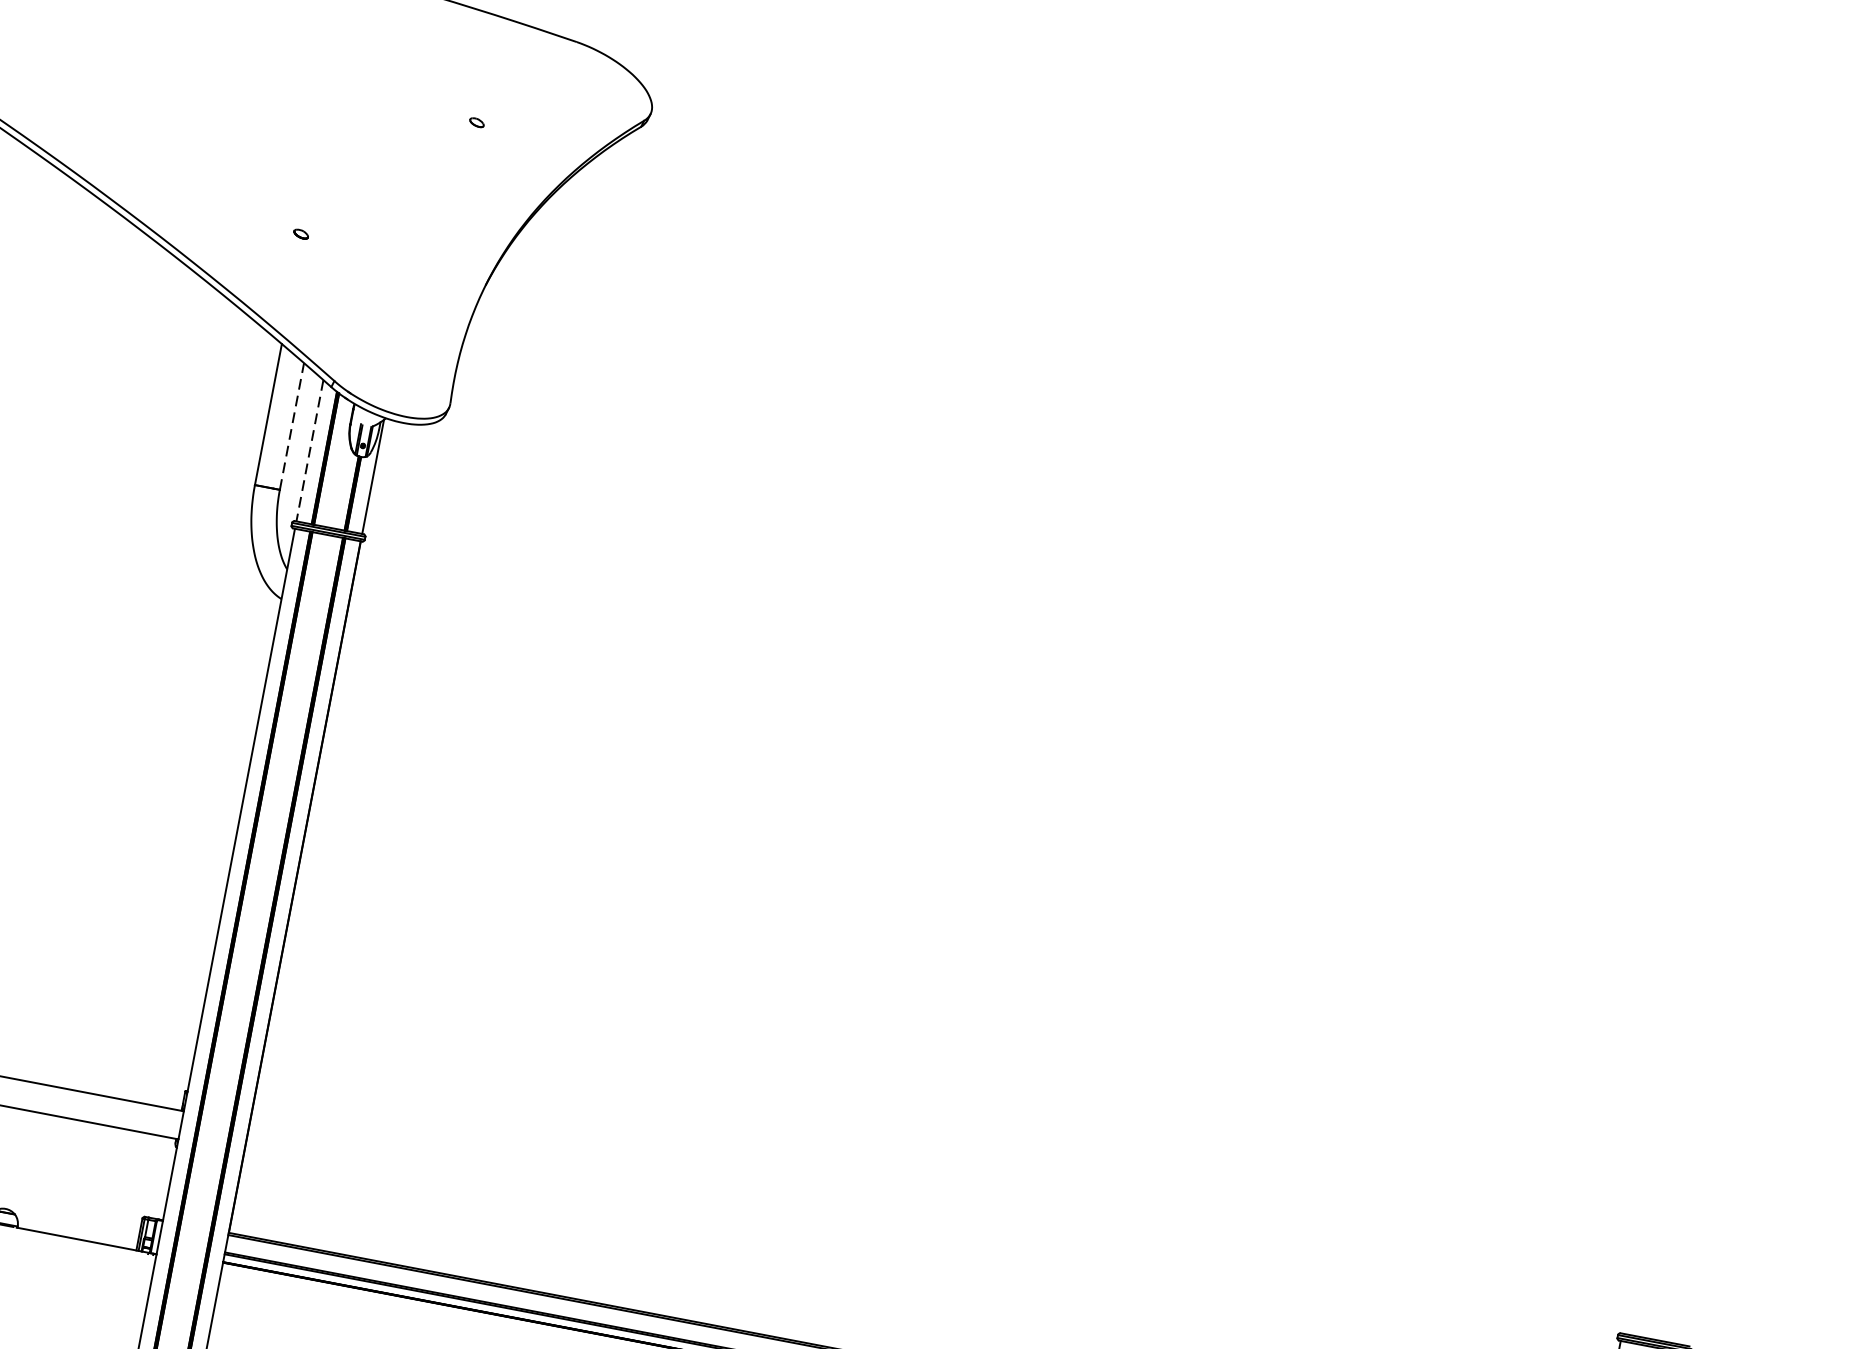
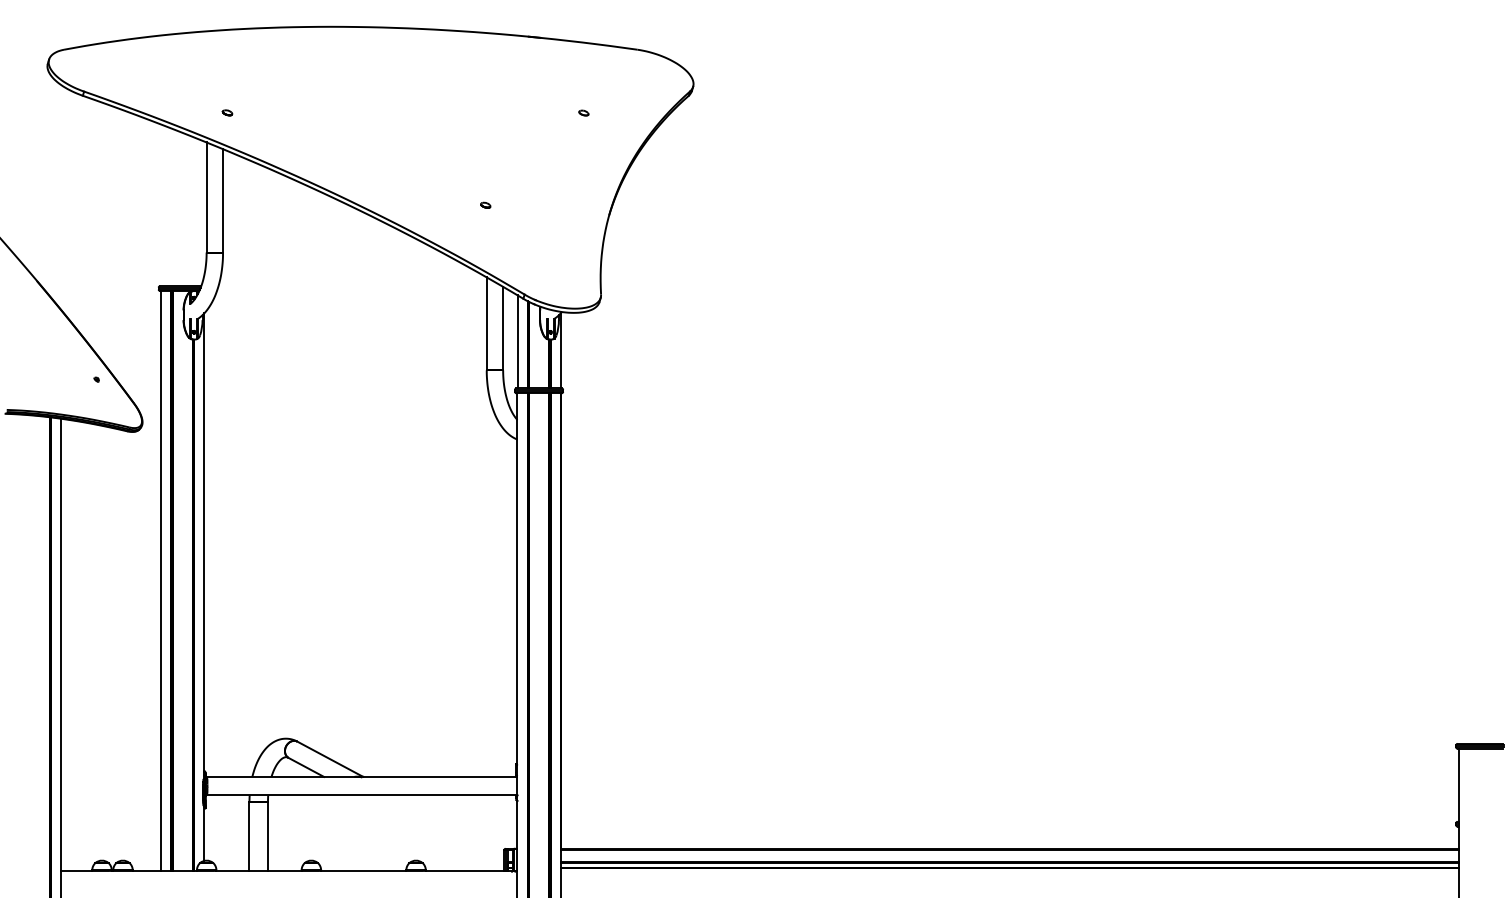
line: (292, 426) -> (503, 328), dashed -> solid
line: (310, 450) -> (517, 341), dashed -> solid

